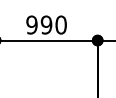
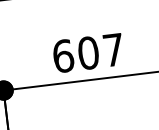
text: (46, 24) -> (88, 52), 990 -> 607

